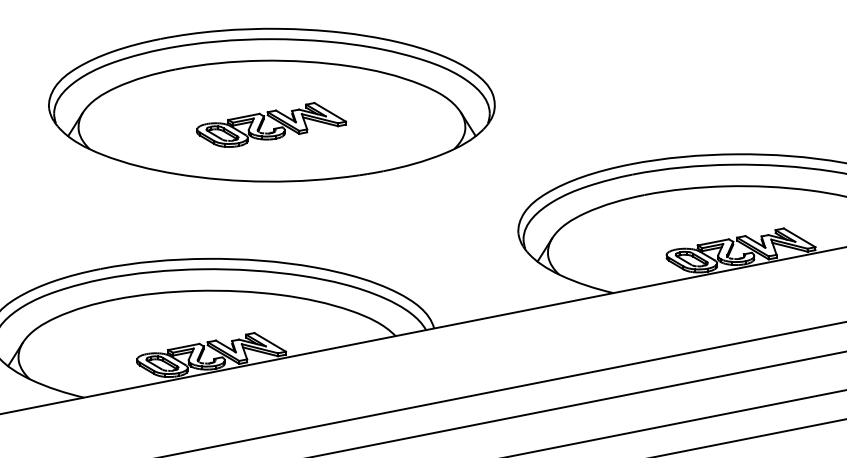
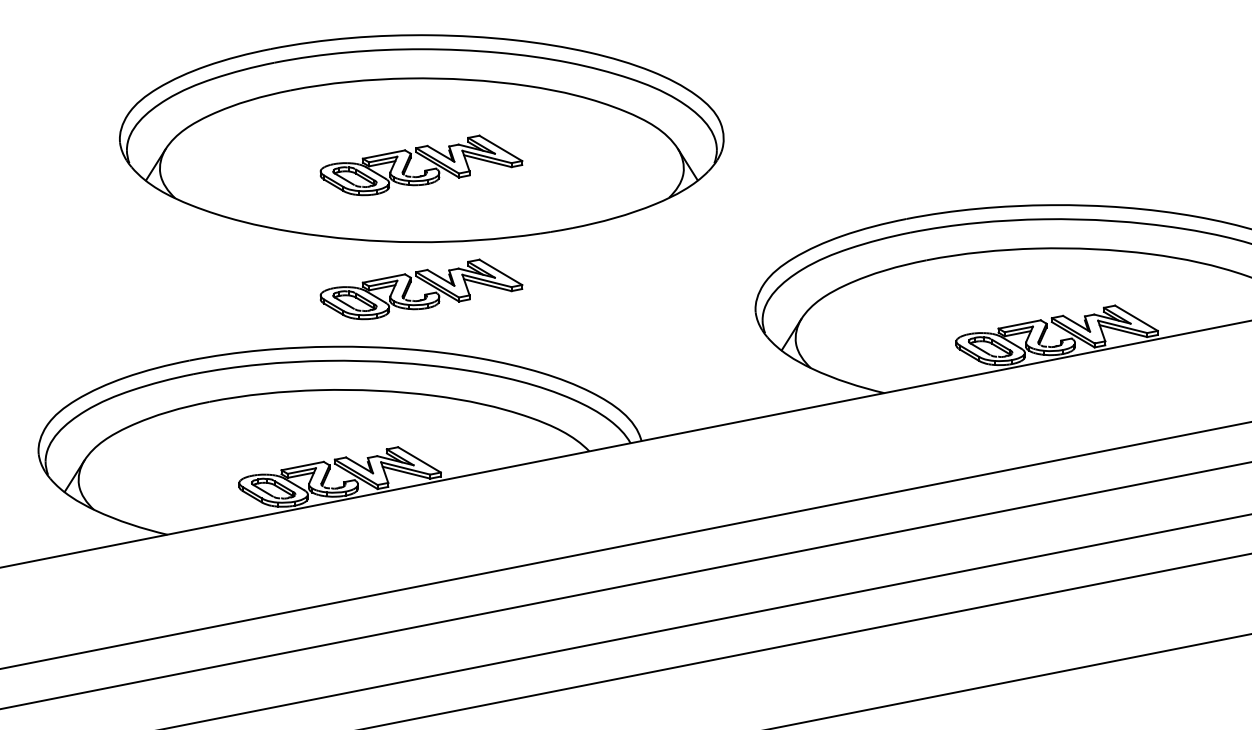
part: (271, 216) -> (421, 289), added

